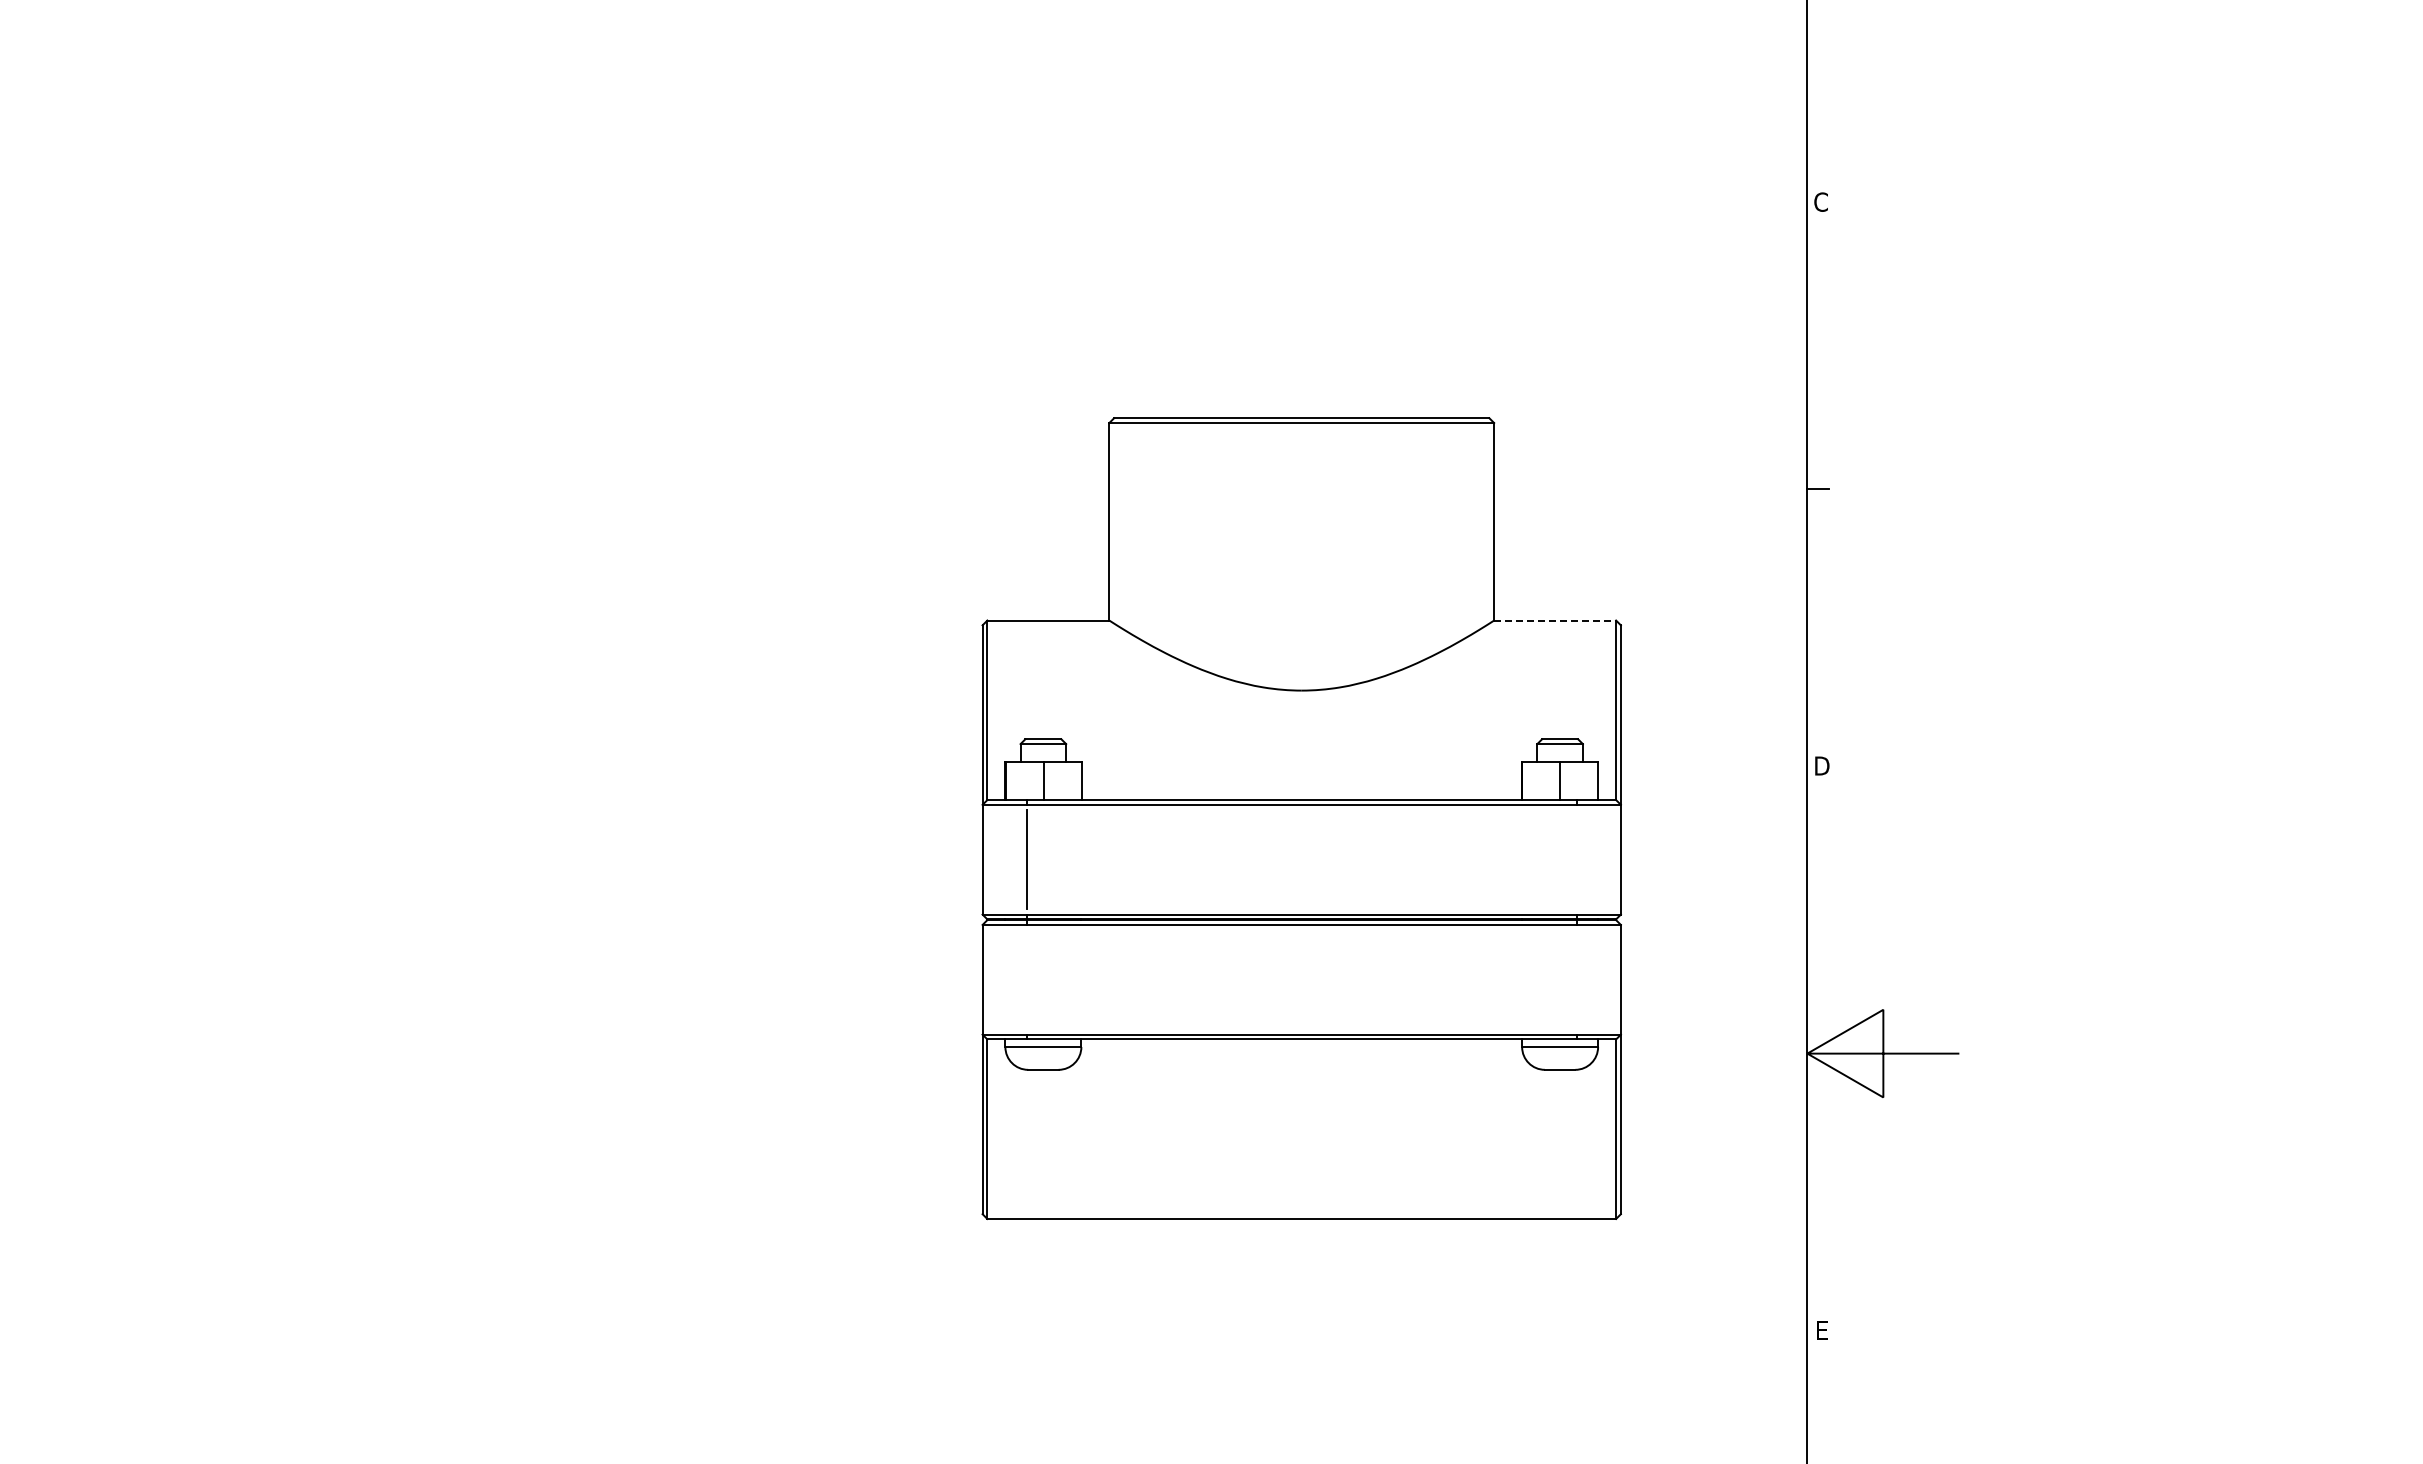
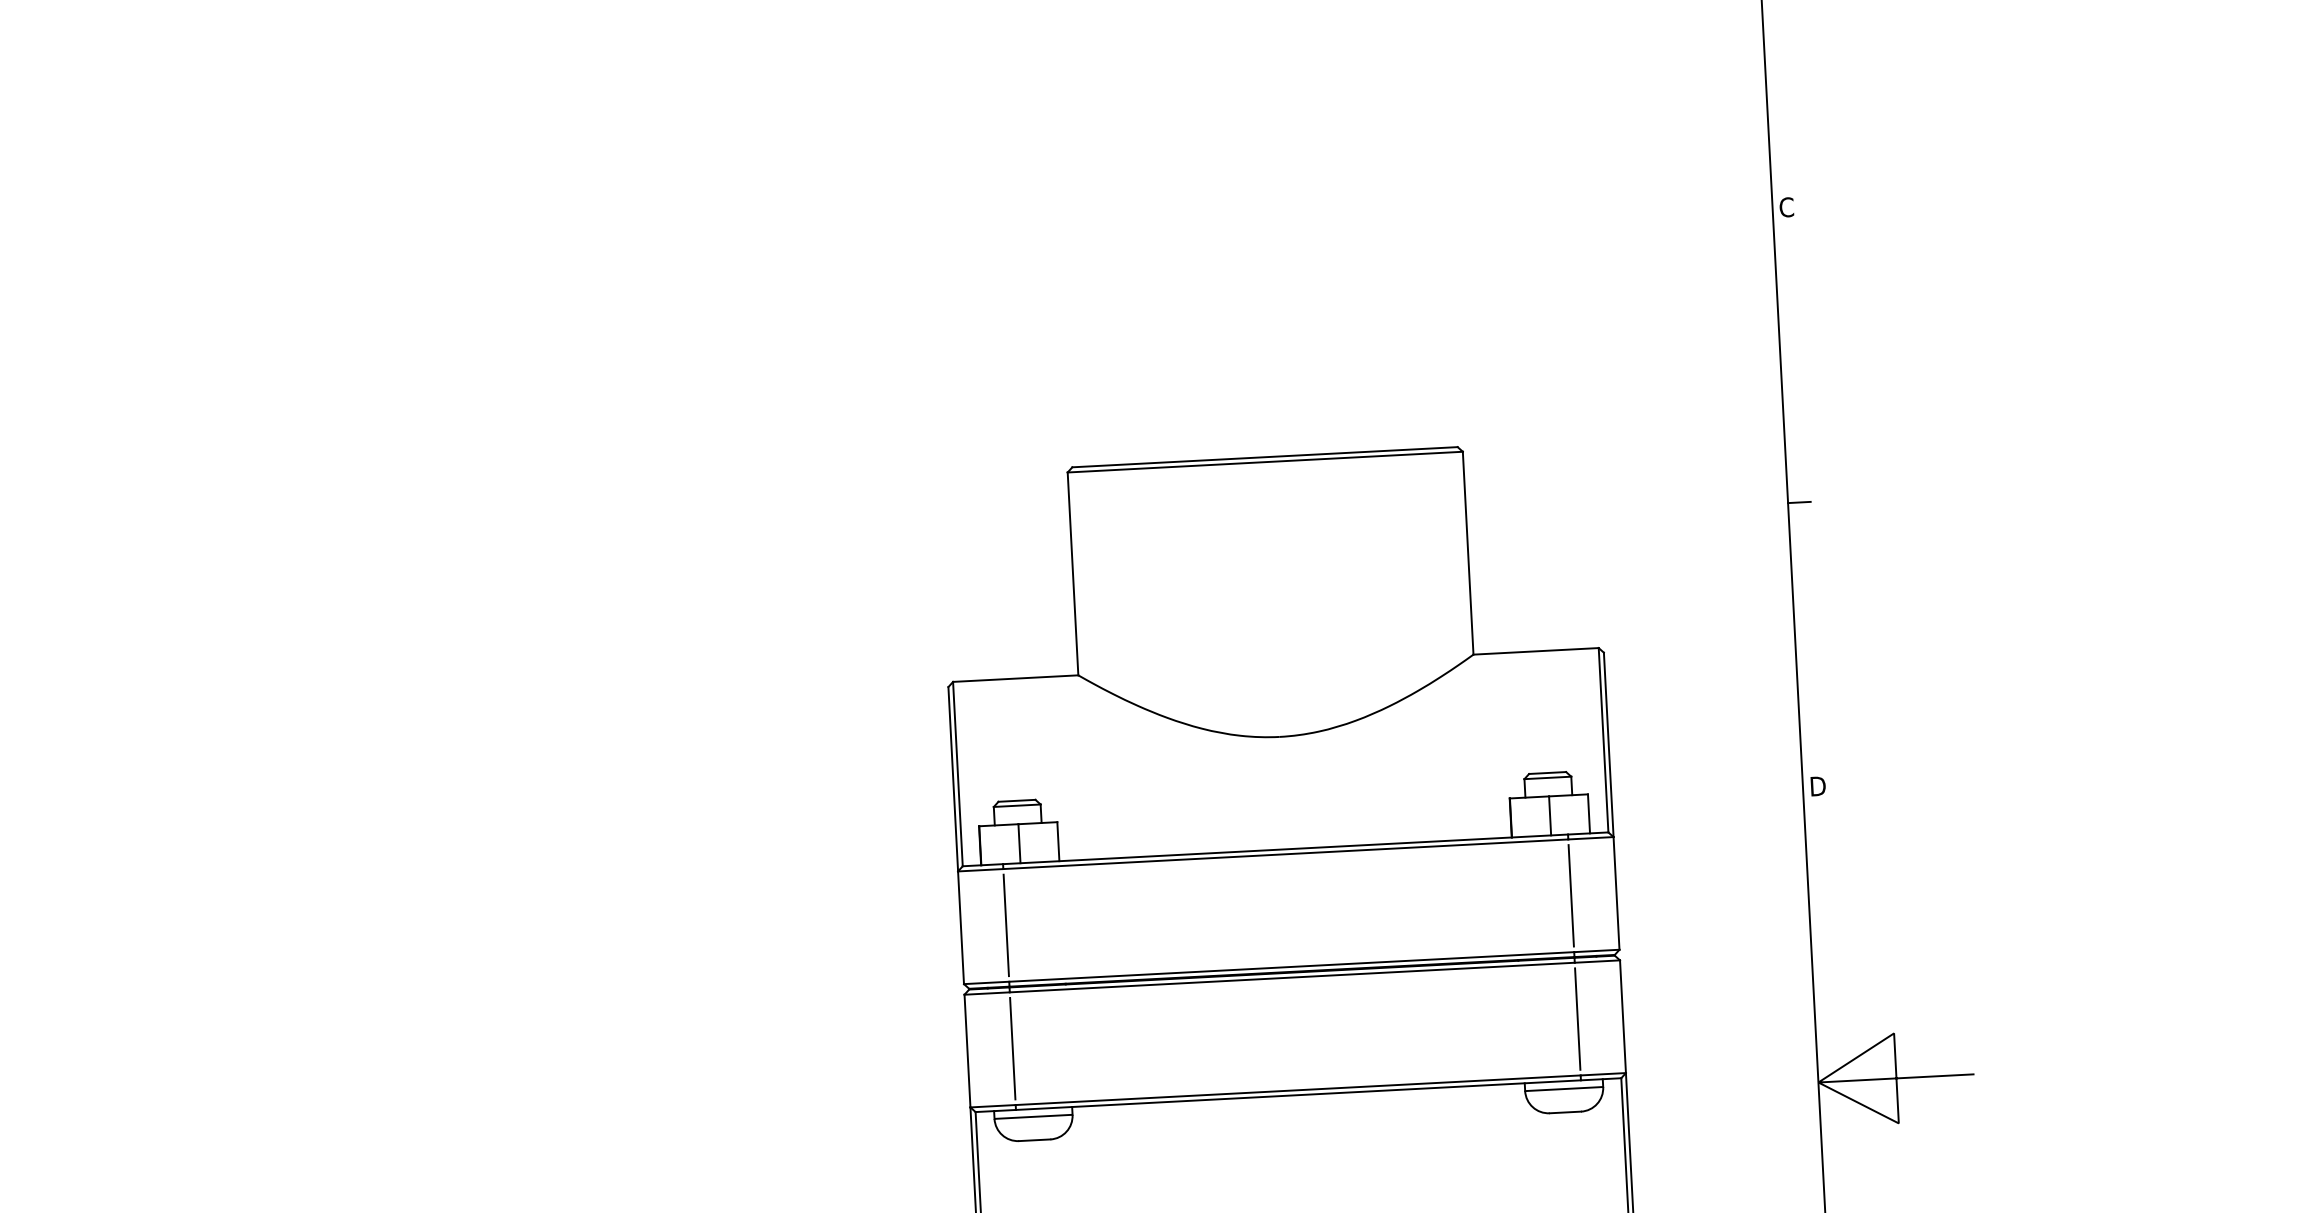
line: (1555, 620) -> (1536, 651), dashed -> solid
line: (1576, 859) -> (1570, 895), added
line: (1026, 979) -> (1012, 1048), added
line: (1576, 979) -> (1577, 1018), added

